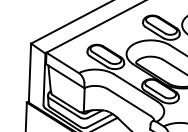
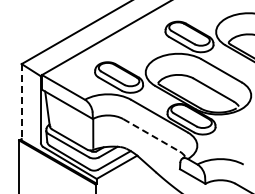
line: (29, 73) -> (21, 102), solid -> dashed
line: (129, 102) -> (151, 135), solid -> dashed

